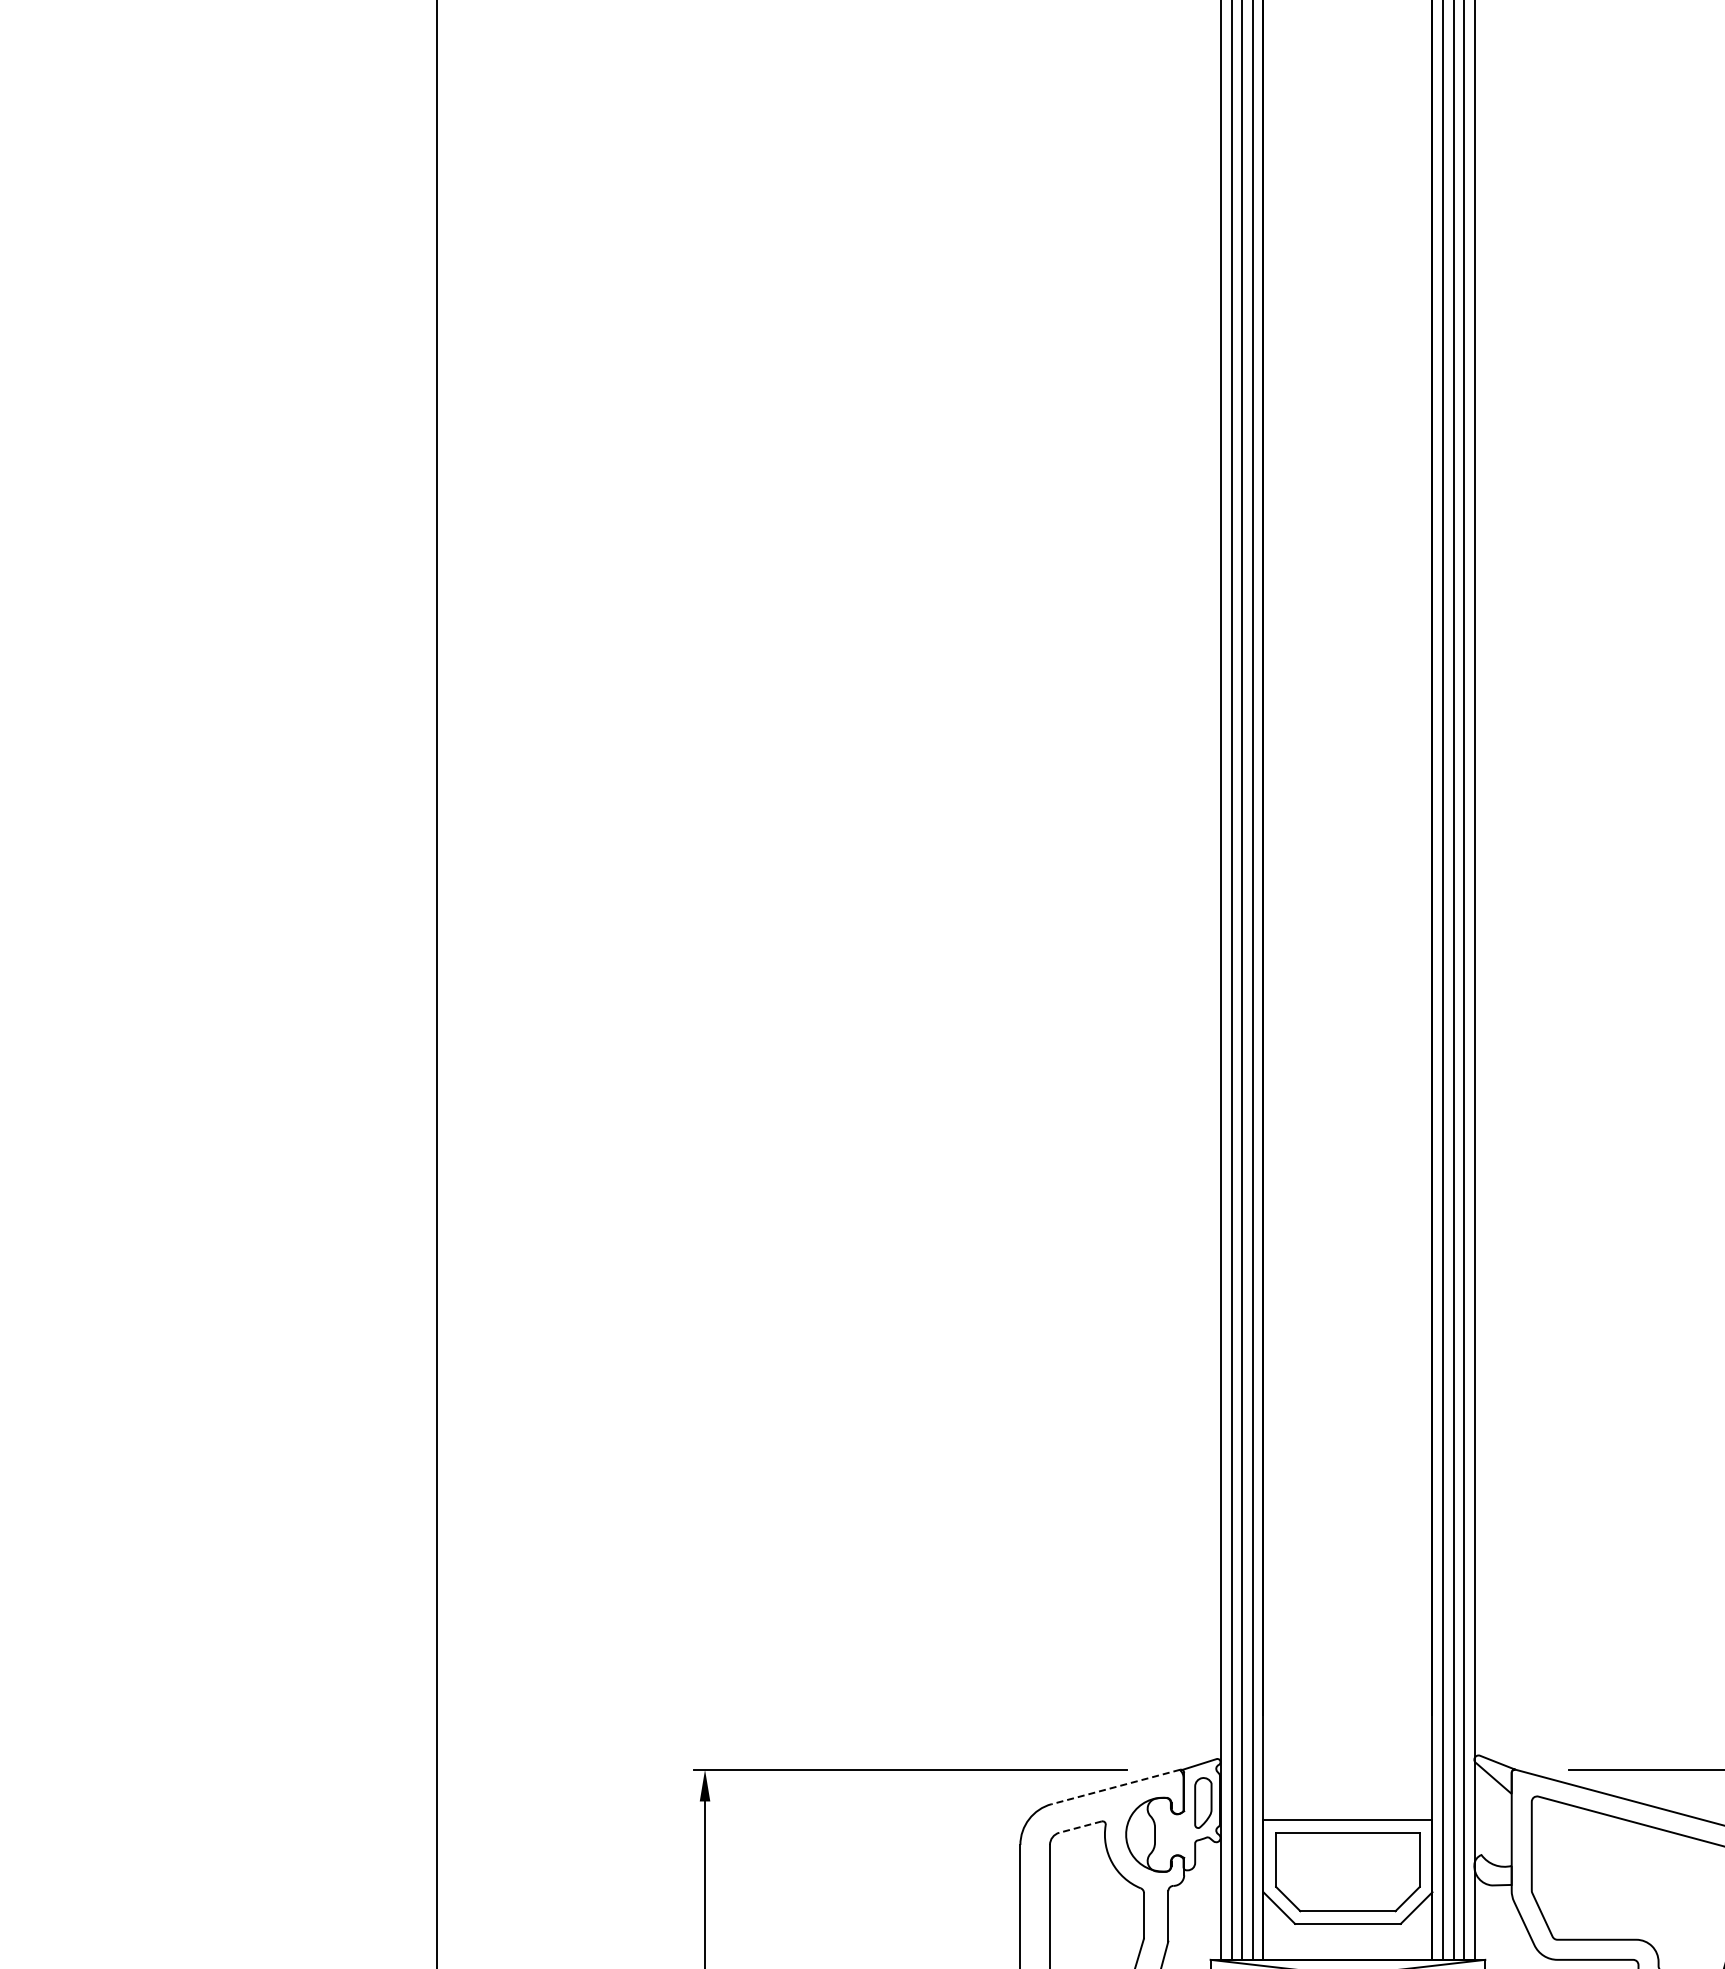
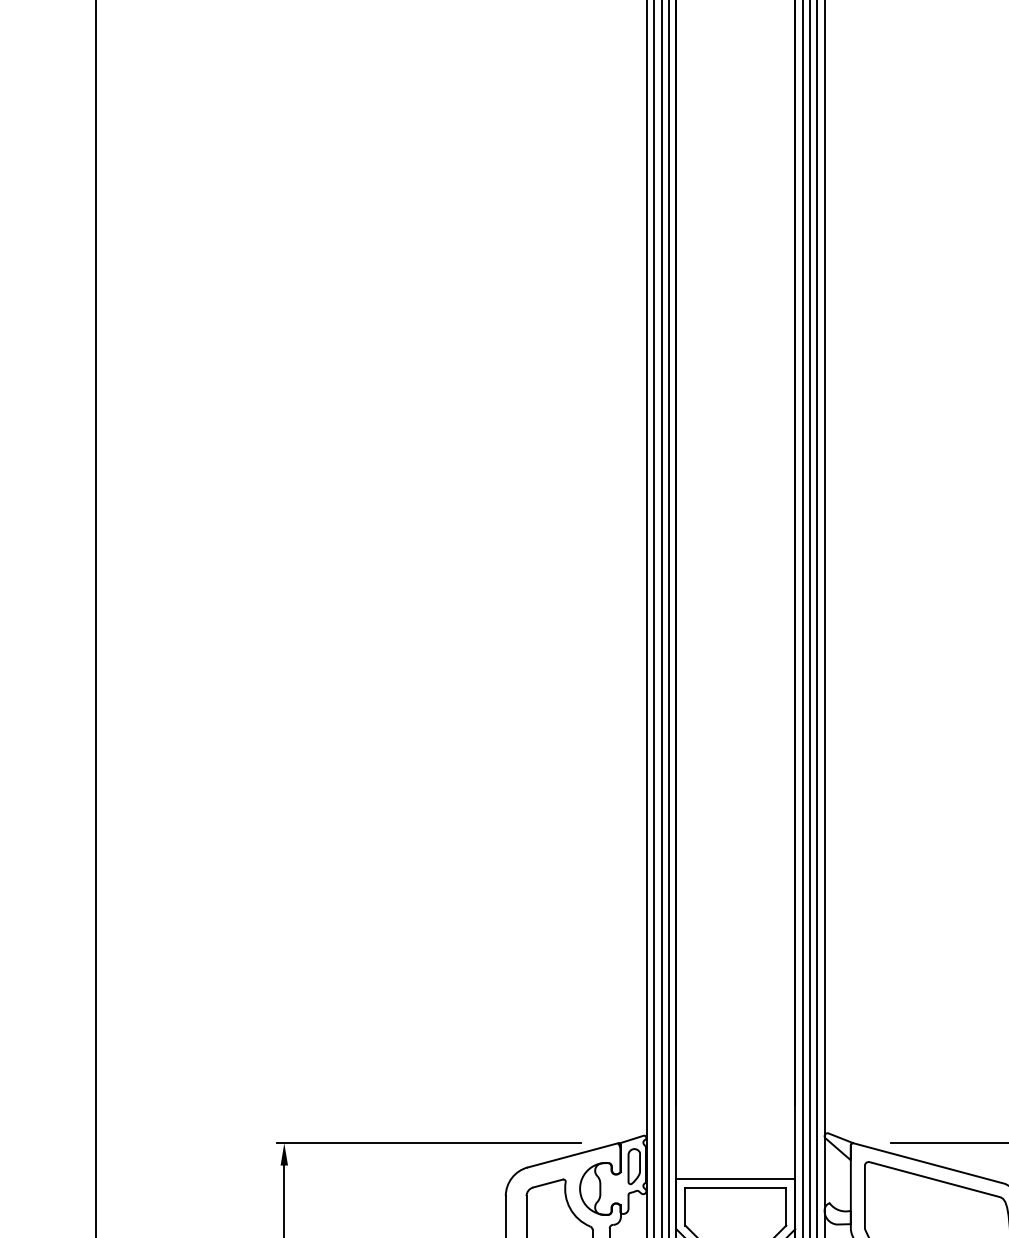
line: (1115, 1786) -> (572, 1155), dashed -> solid
line: (1080, 1827) -> (548, 1183), dashed -> solid

